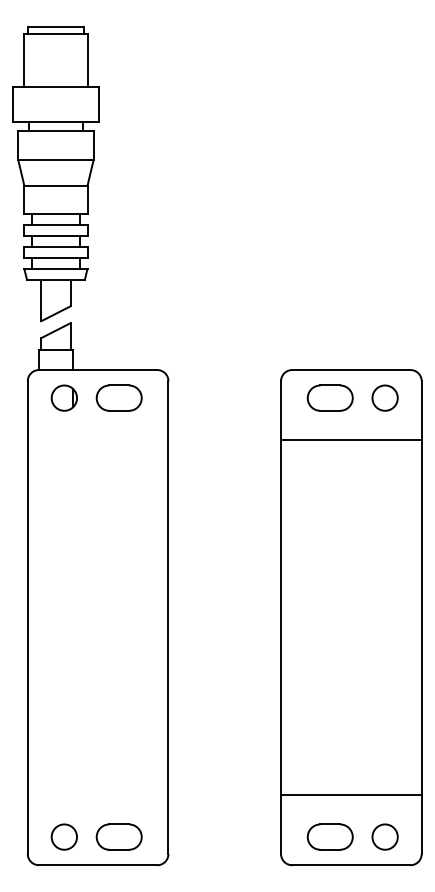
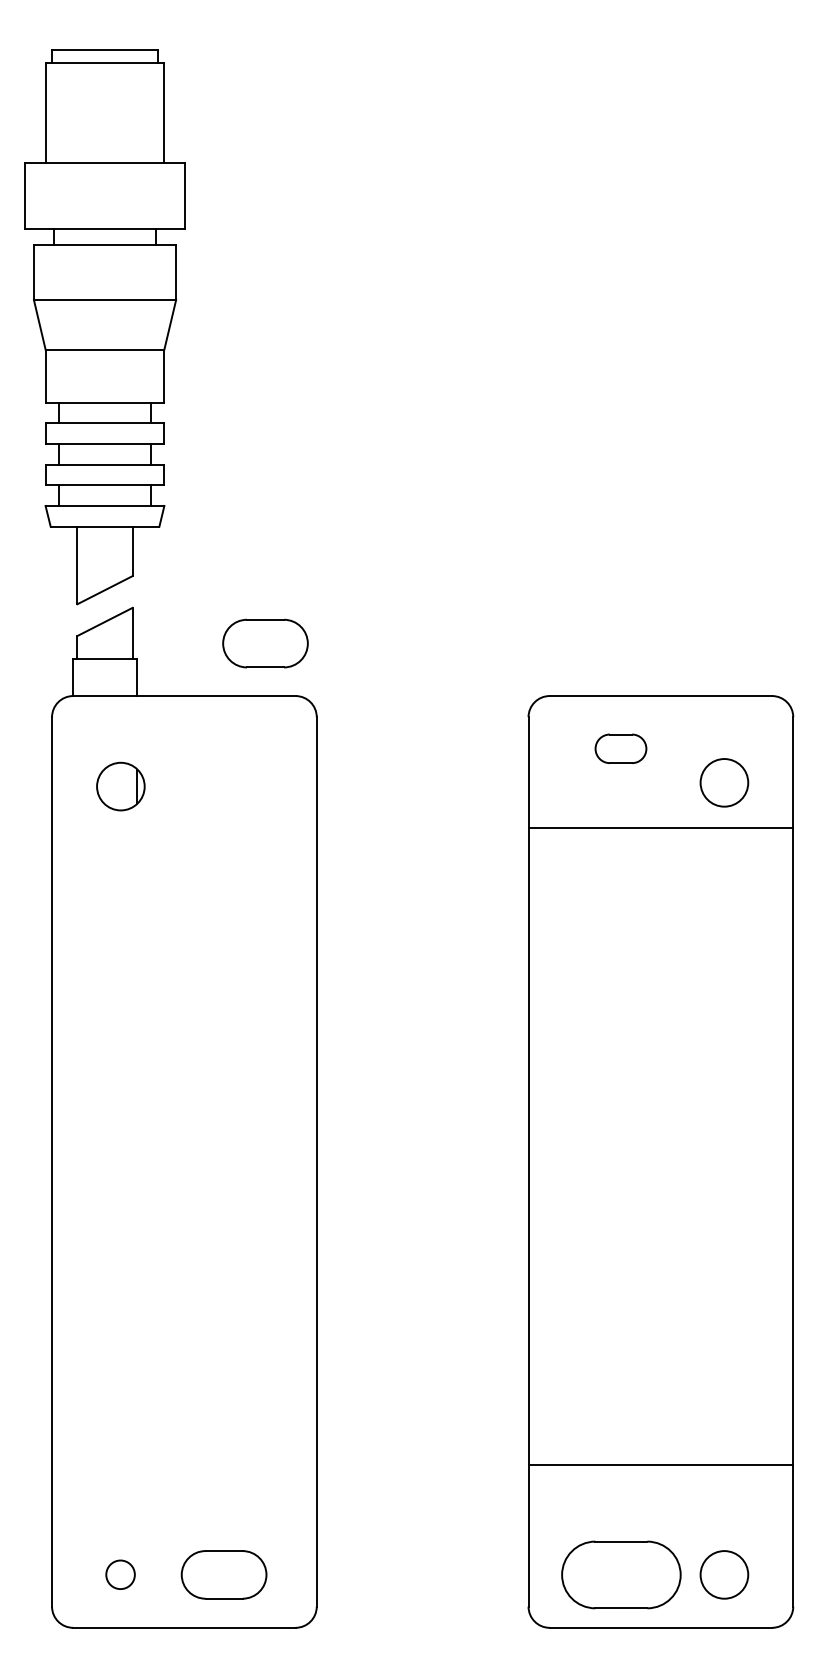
part: (63, 397) -> (119, 785), moved
part: (118, 397) -> (264, 642), moved
part: (329, 397) -> (619, 747), size x0.6
circle: (384, 397) -> (723, 781), moved
line: (351, 794) -> (661, 1464), moved
circle: (63, 836) -> (119, 1573), size x0.6
part: (329, 836) -> (619, 1573), size x1.4

